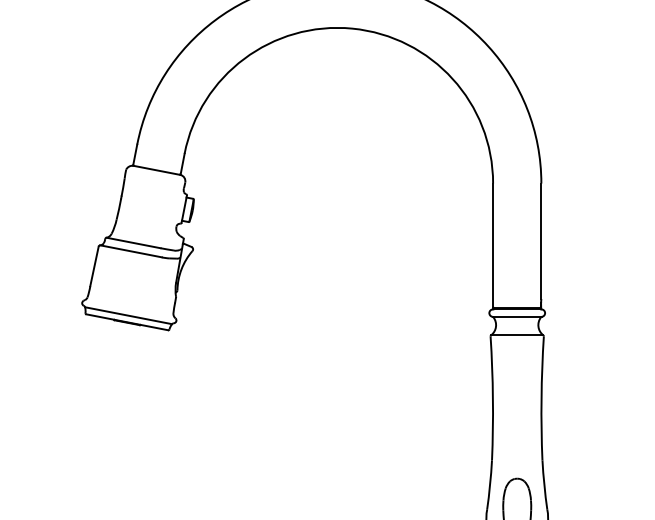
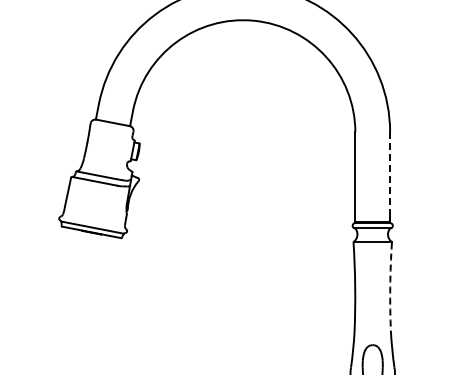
line: (541, 241) -> (390, 174), solid -> dashed
arc: (541, 398) -> (390, 287), solid -> dashed

